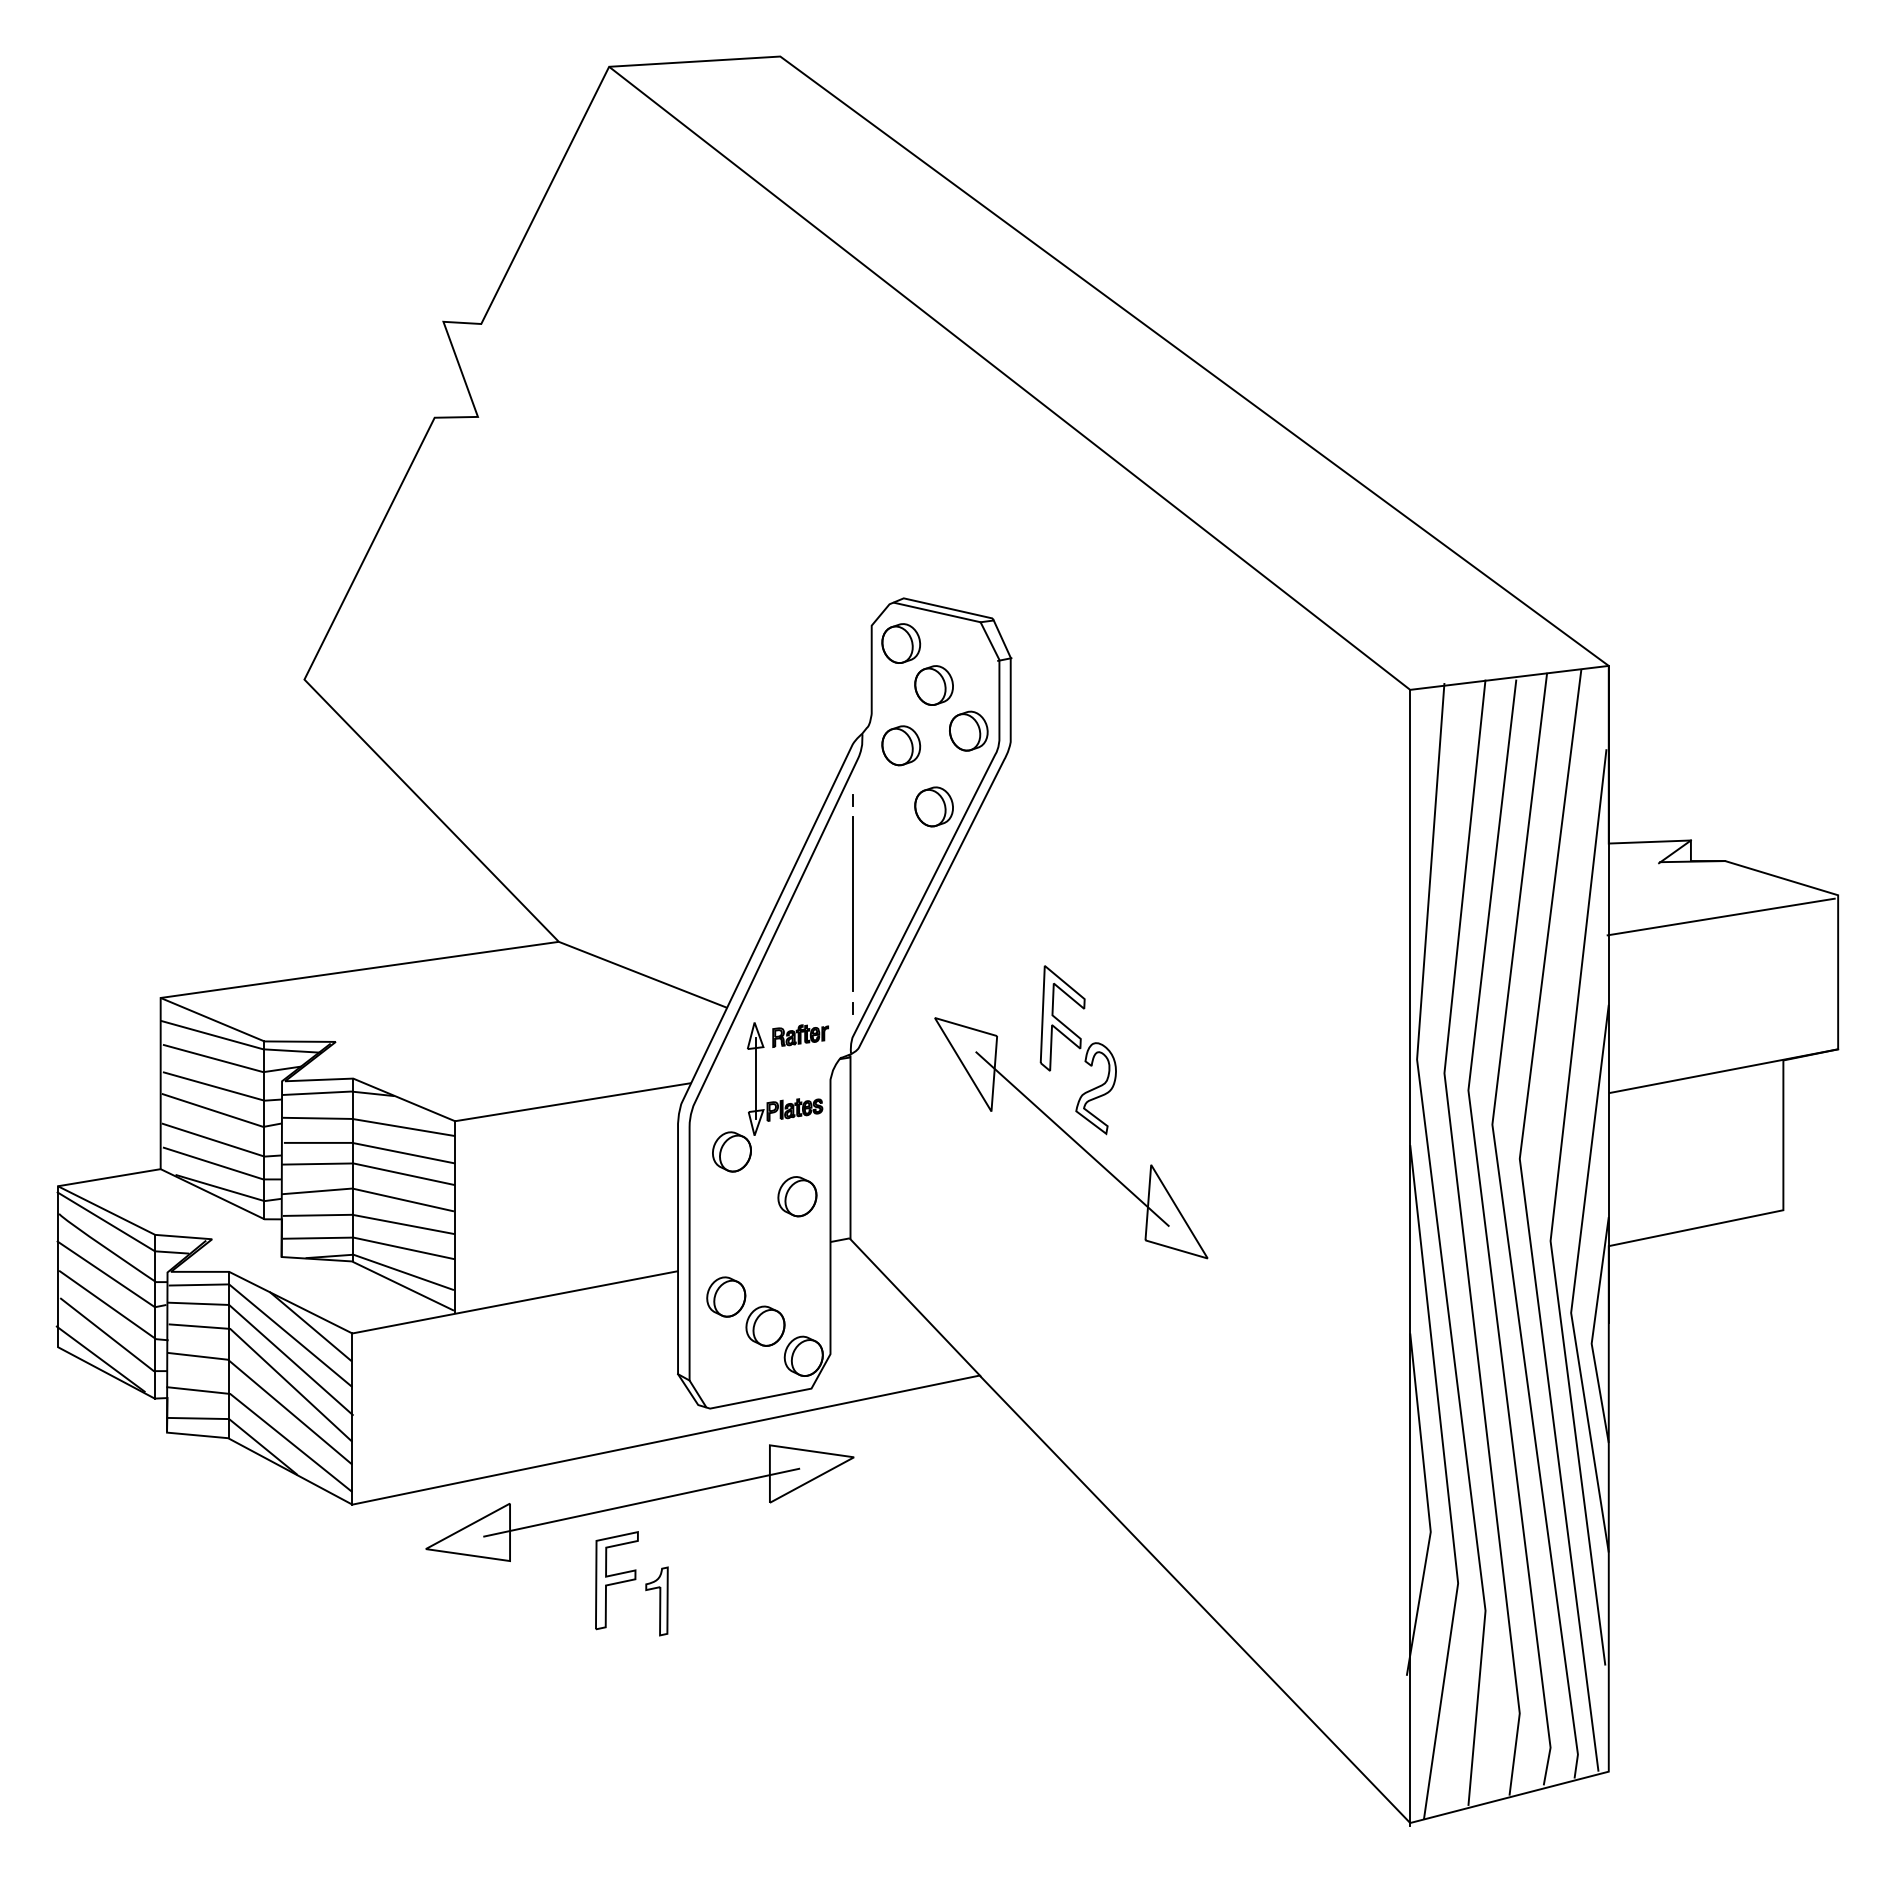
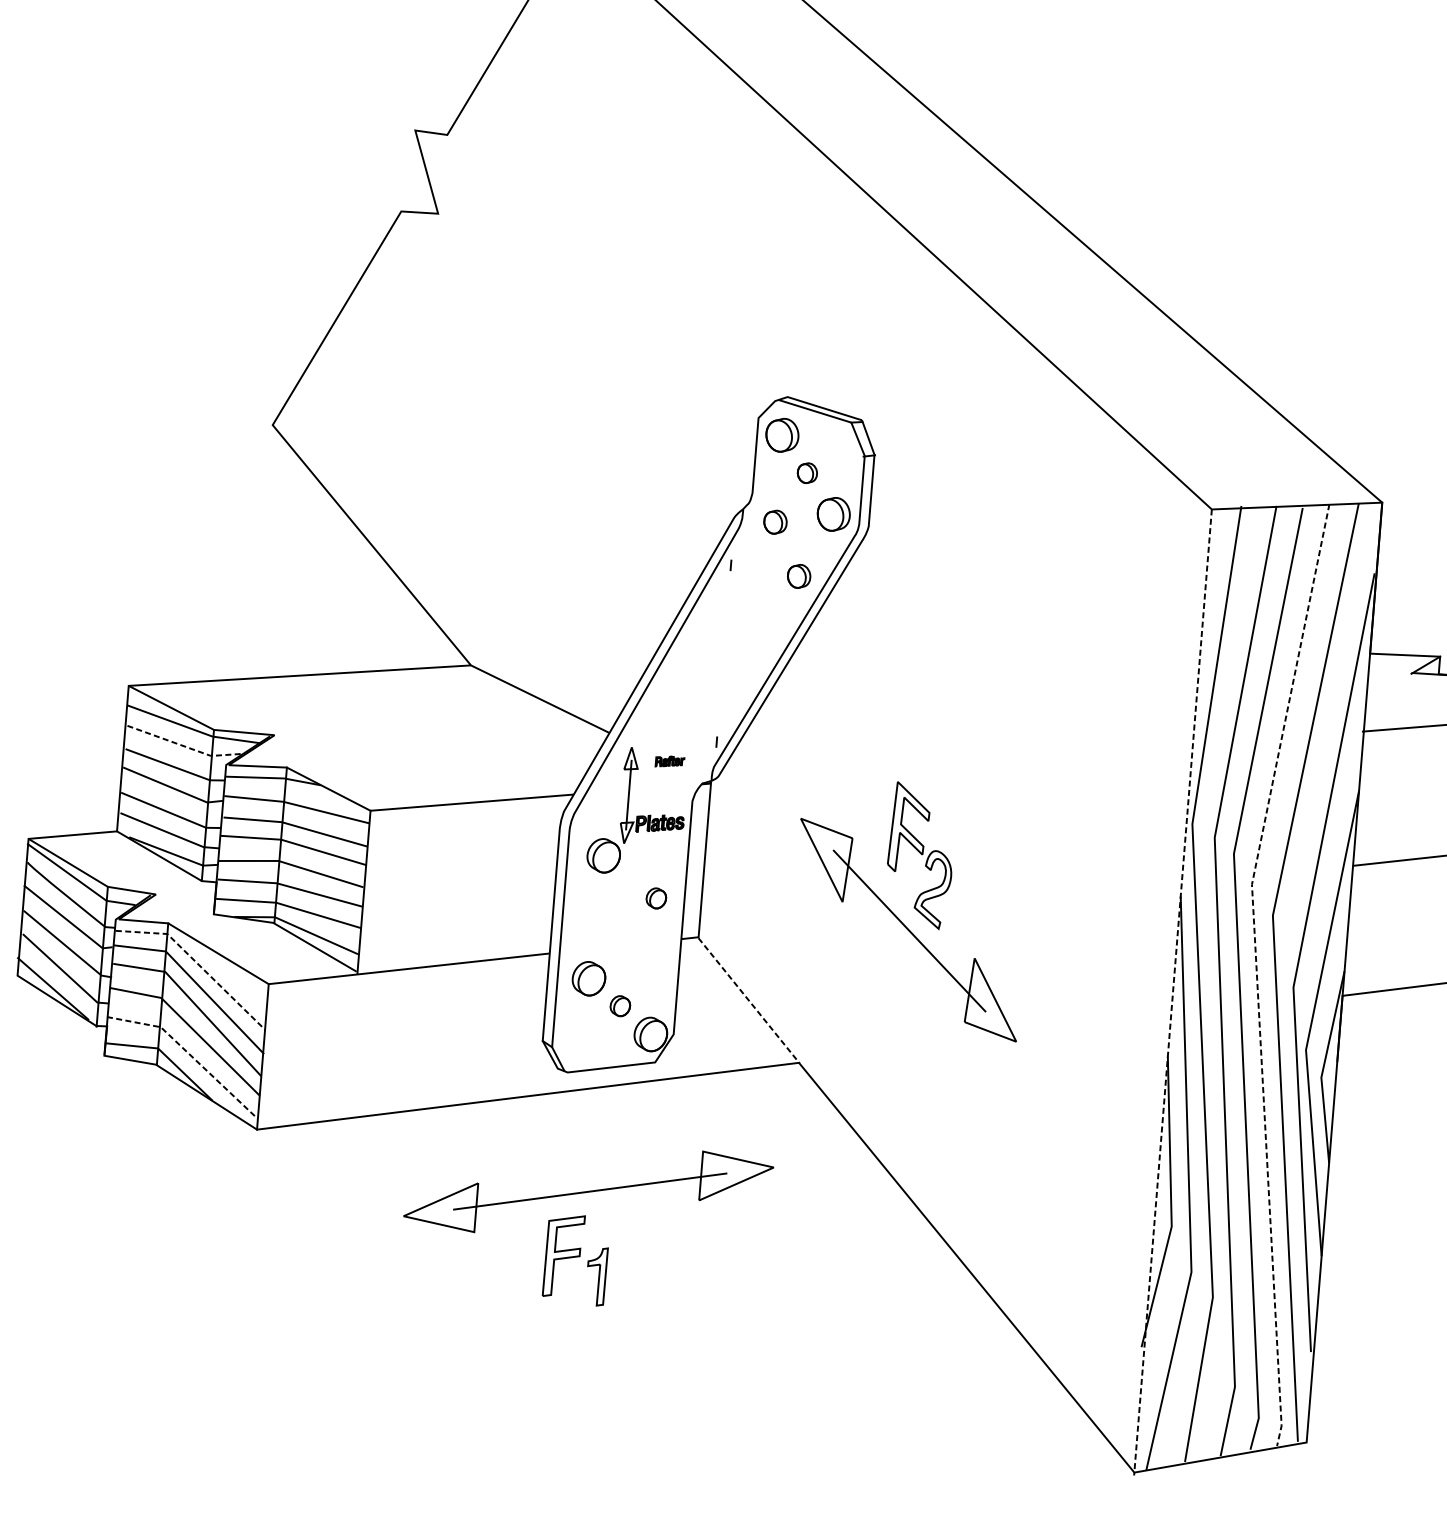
part: (933, 685) -> (806, 473), size x0.6
part: (901, 745) -> (775, 521), size x0.7
part: (933, 806) -> (798, 575), size x0.7
line: (853, 903) -> (724, 652), removed
part: (800, 1035) -> (669, 761), size x0.6
line: (232, 1063) -> (185, 746), solid -> dashed
part: (1071, 1112) -> (910, 908), moved
part: (797, 1196) -> (656, 898), size x0.6
line: (1506, 1226) -> (1256, 972), solid -> dashed
line: (1410, 1258) -> (1173, 992), solid -> dashed
line: (915, 1308) -> (749, 1001), solid -> dashed
line: (267, 1316) -> (197, 963), solid -> dashed
part: (765, 1325) -> (620, 1005), size x0.6
line: (310, 1326) -> (233, 975), removed
line: (266, 1422) -> (189, 1053), solid -> dashed
part: (639, 1540) -> (585, 1223), moved

